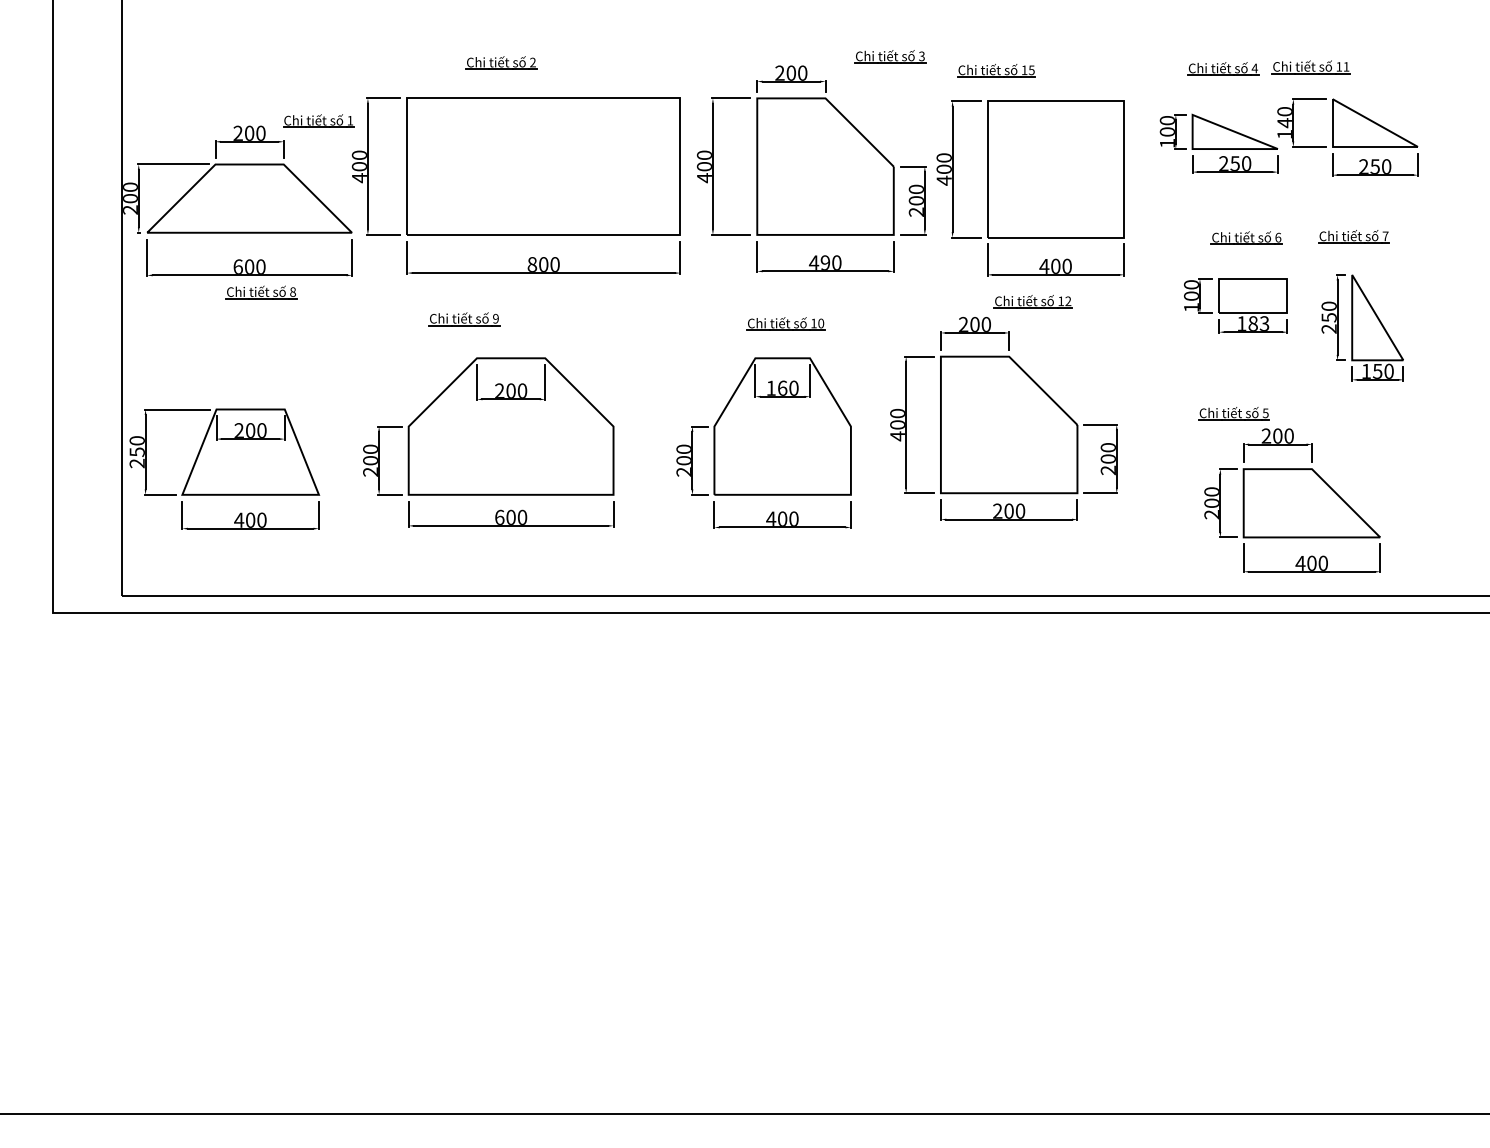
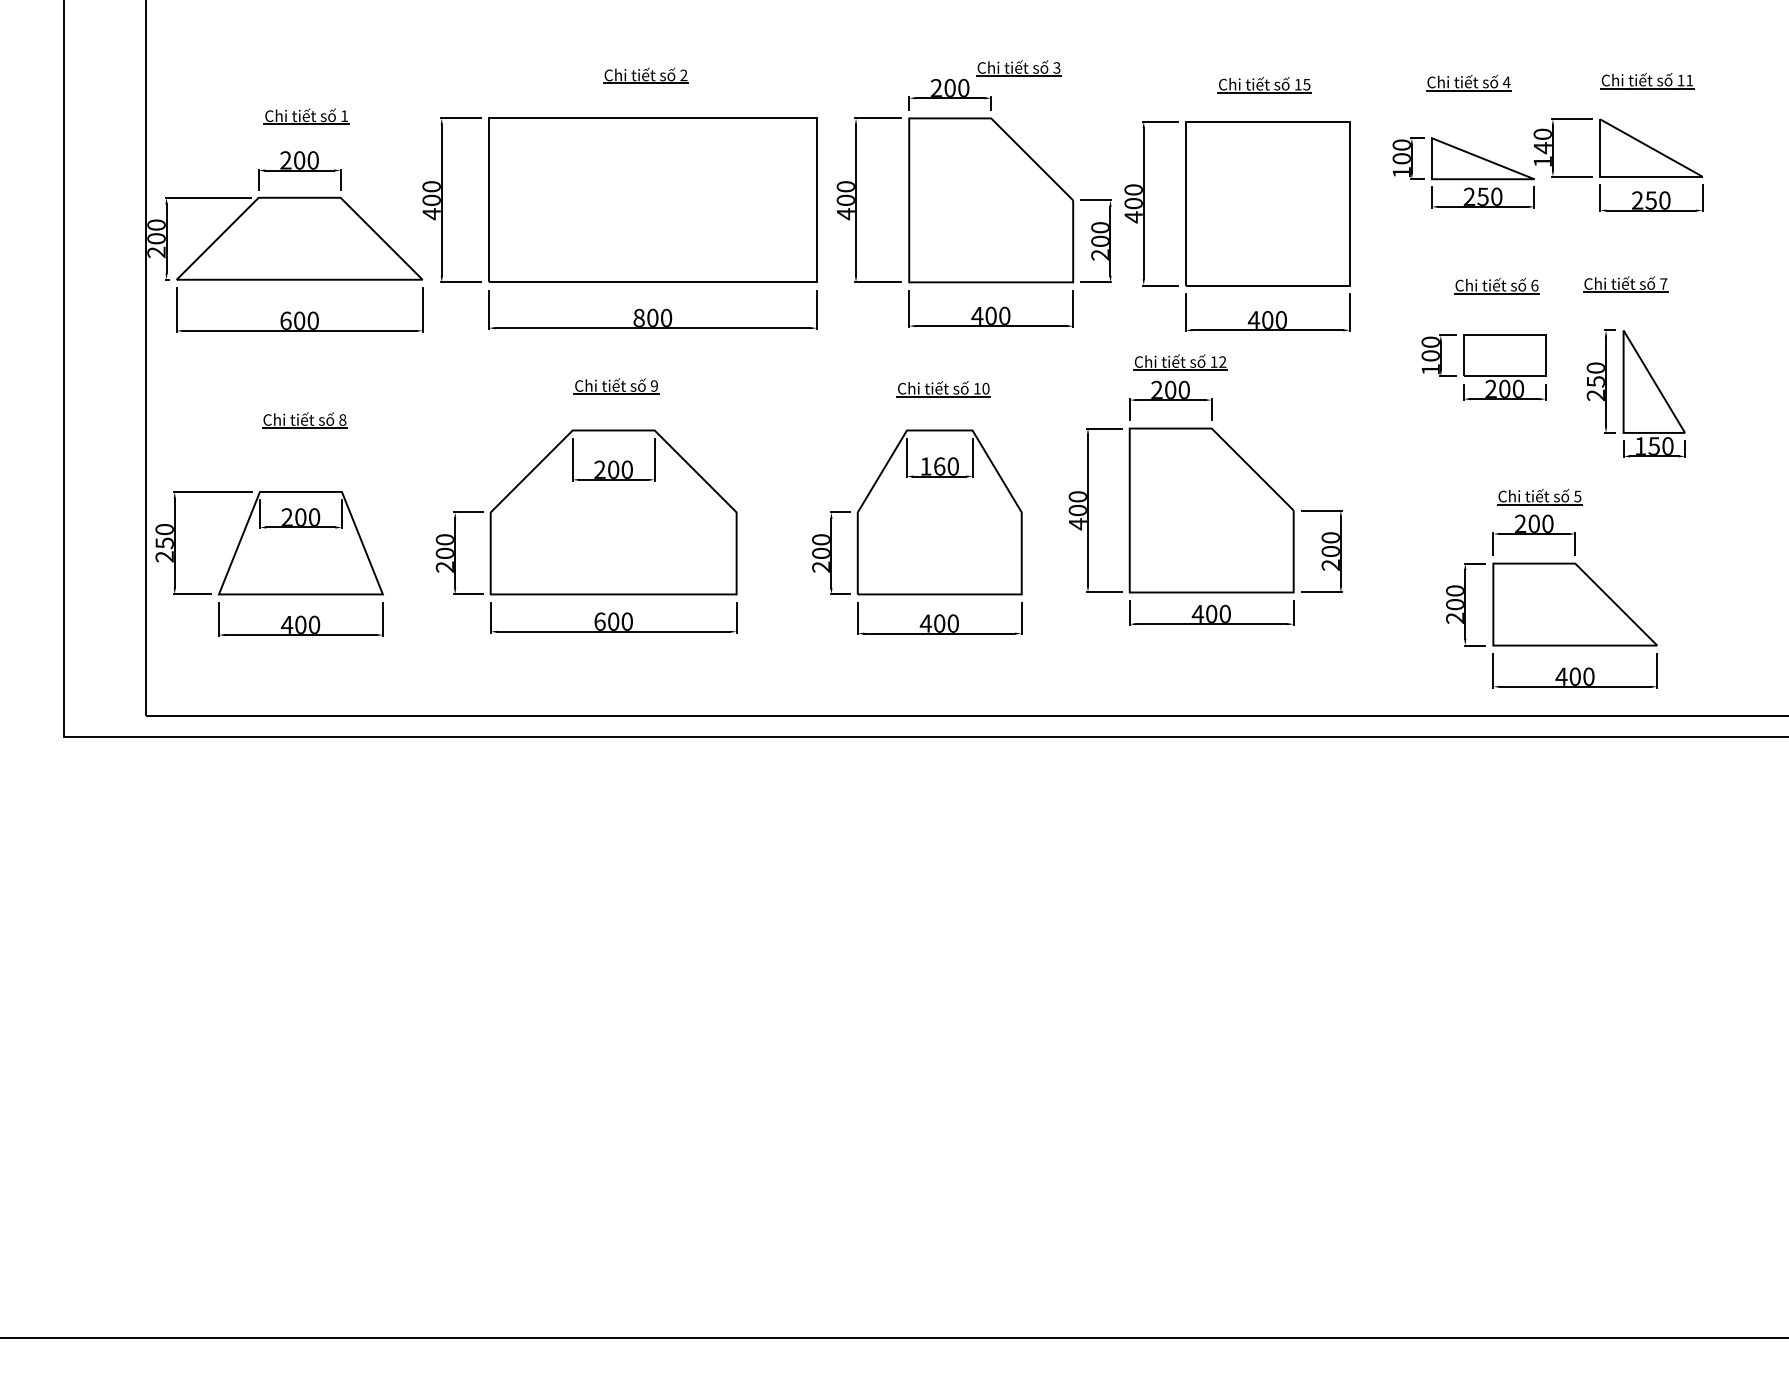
part: (889, 56) -> (1018, 68), moved
part: (500, 62) -> (645, 75), moved
part: (1311, 66) -> (1647, 80), moved
part: (996, 70) -> (1264, 85), moved
part: (318, 120) -> (306, 116), moved
text: (824, 262) -> (990, 315), 490 -> 400
part: (261, 292) -> (304, 420), moved
part: (1033, 301) -> (1180, 362), moved
part: (464, 319) -> (616, 386), moved
text: (1253, 323) -> (1504, 388), 183 -> 200
part: (1233, 413) -> (1539, 496), moved
text: (997, 510) -> (1197, 613), 200 -> 400

